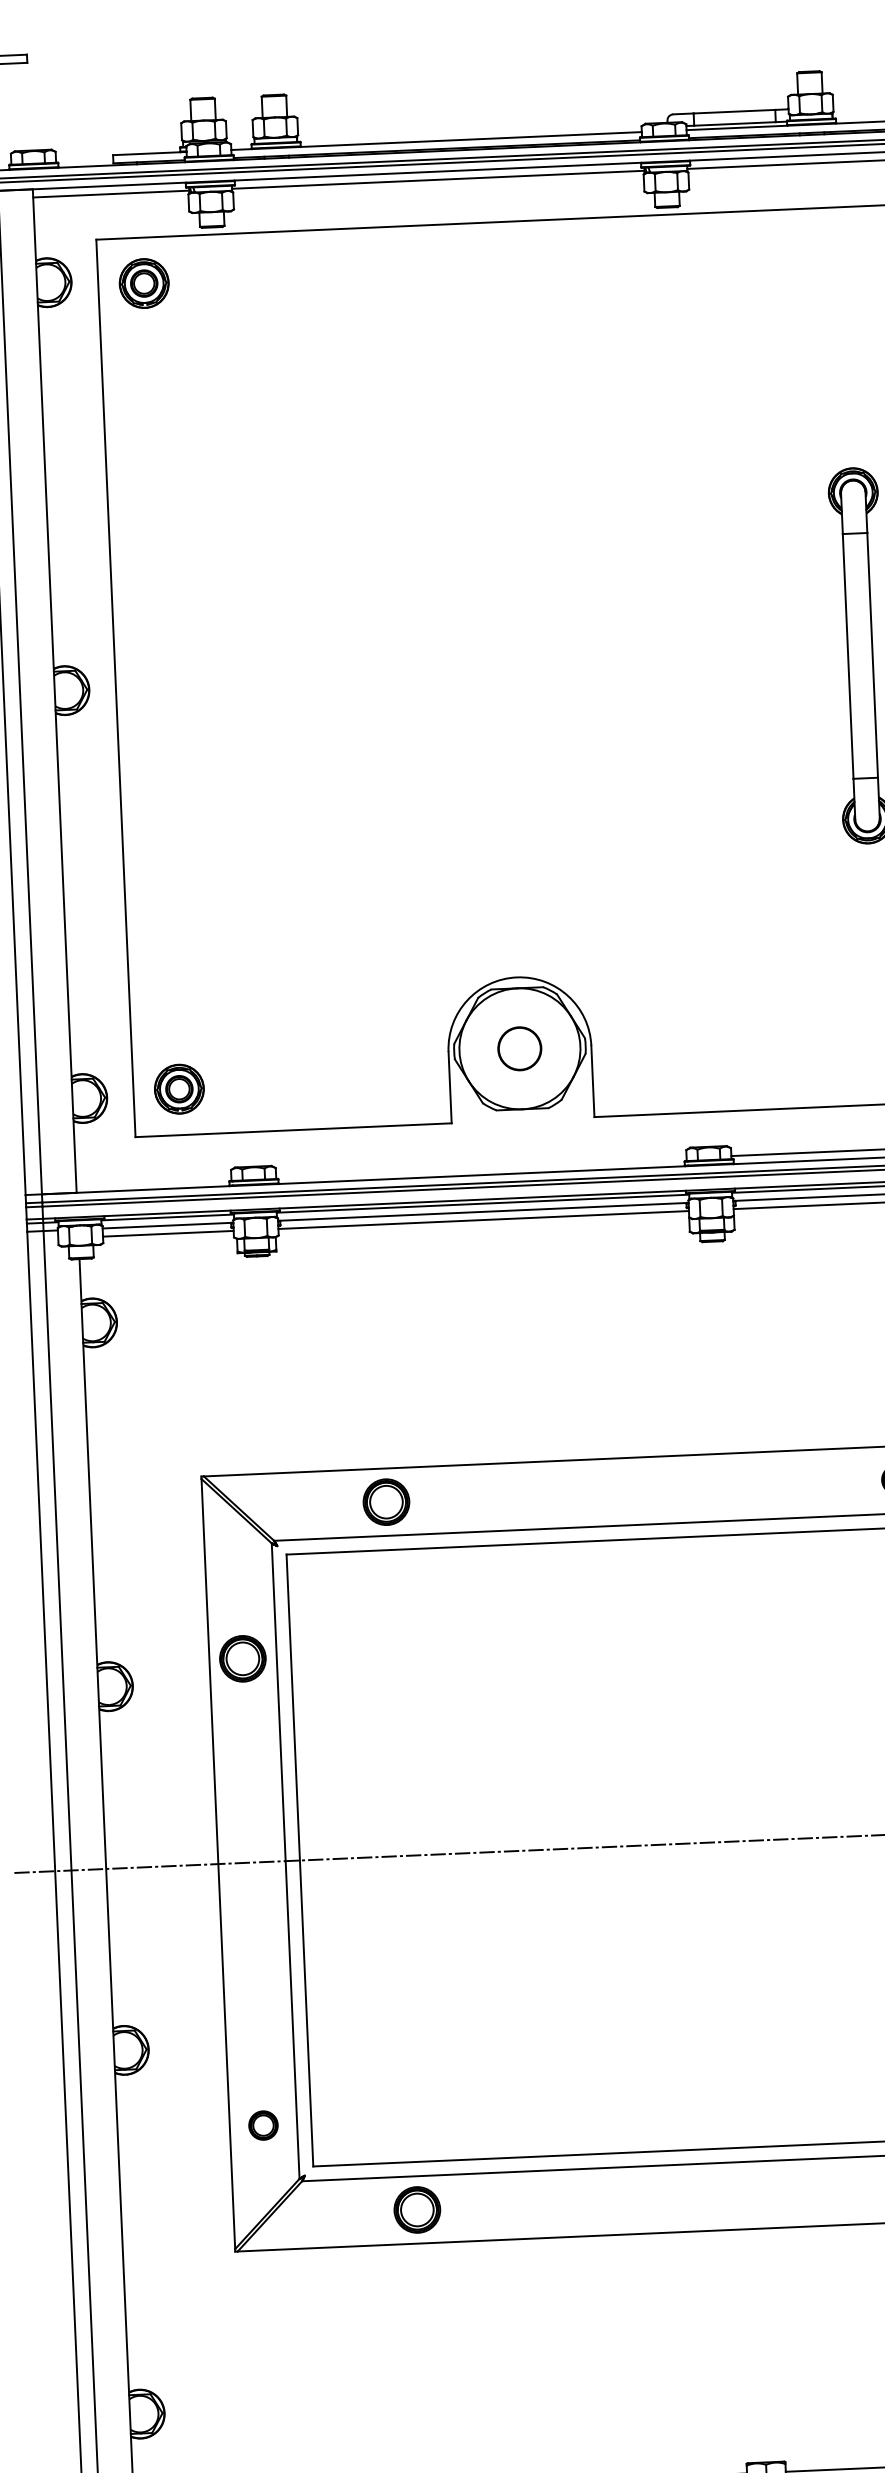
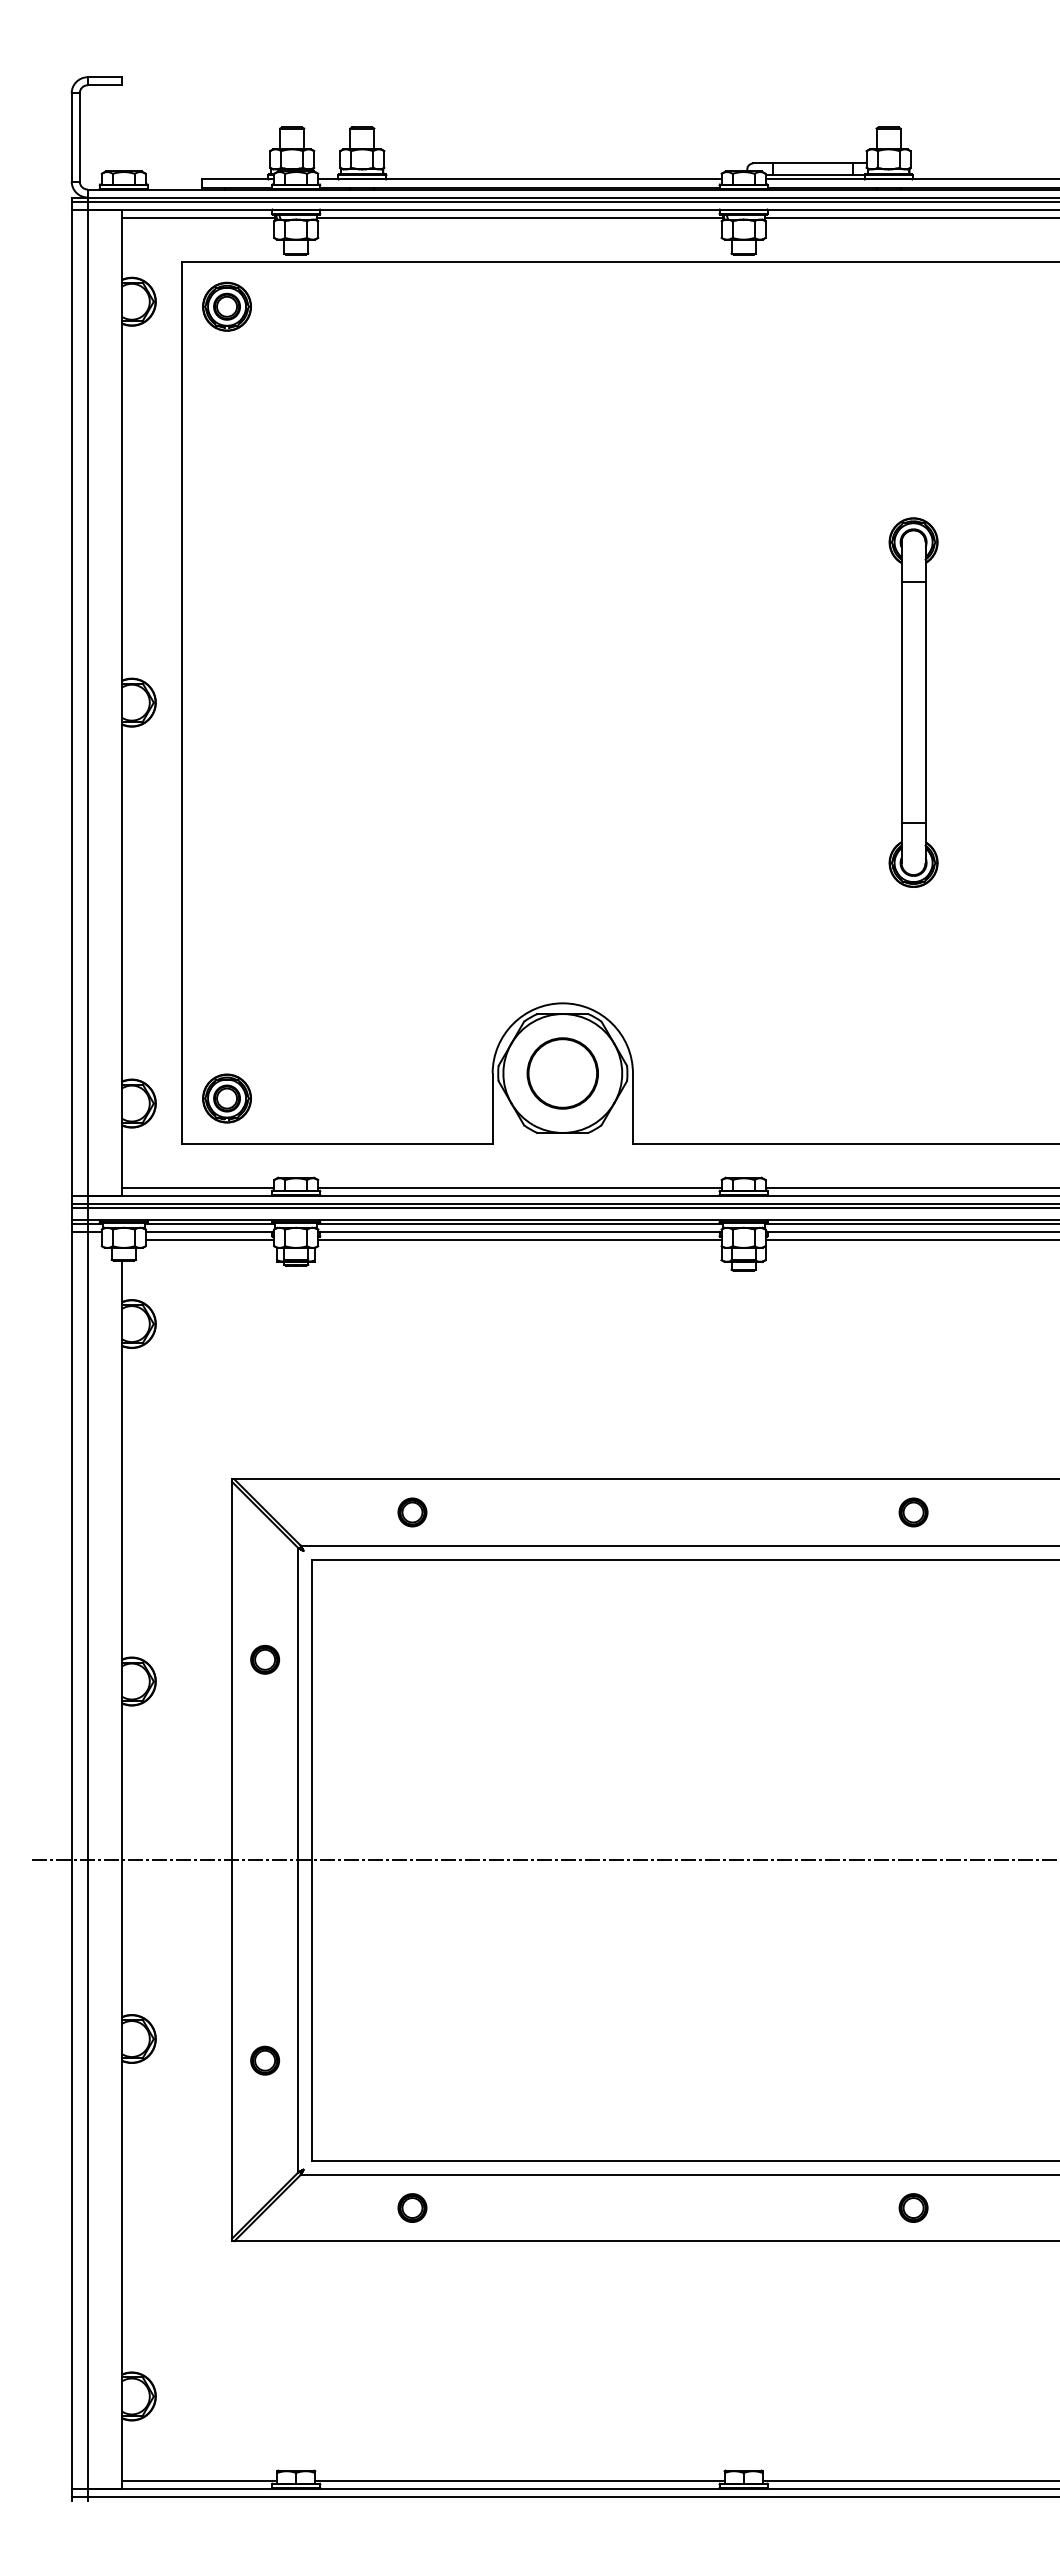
circle: (519, 1048) -> (562, 1073), size x1.67
line: (480, 1166) -> (519, 1187), added
line: (153, 1181) -> (197, 1187), added
part: (386, 1502) -> (412, 1512), size x0.62
part: (243, 1658) -> (265, 1659), size x0.62
part: (263, 2125) -> (265, 2060), moved
part: (417, 2209) -> (412, 2207), size x0.62

